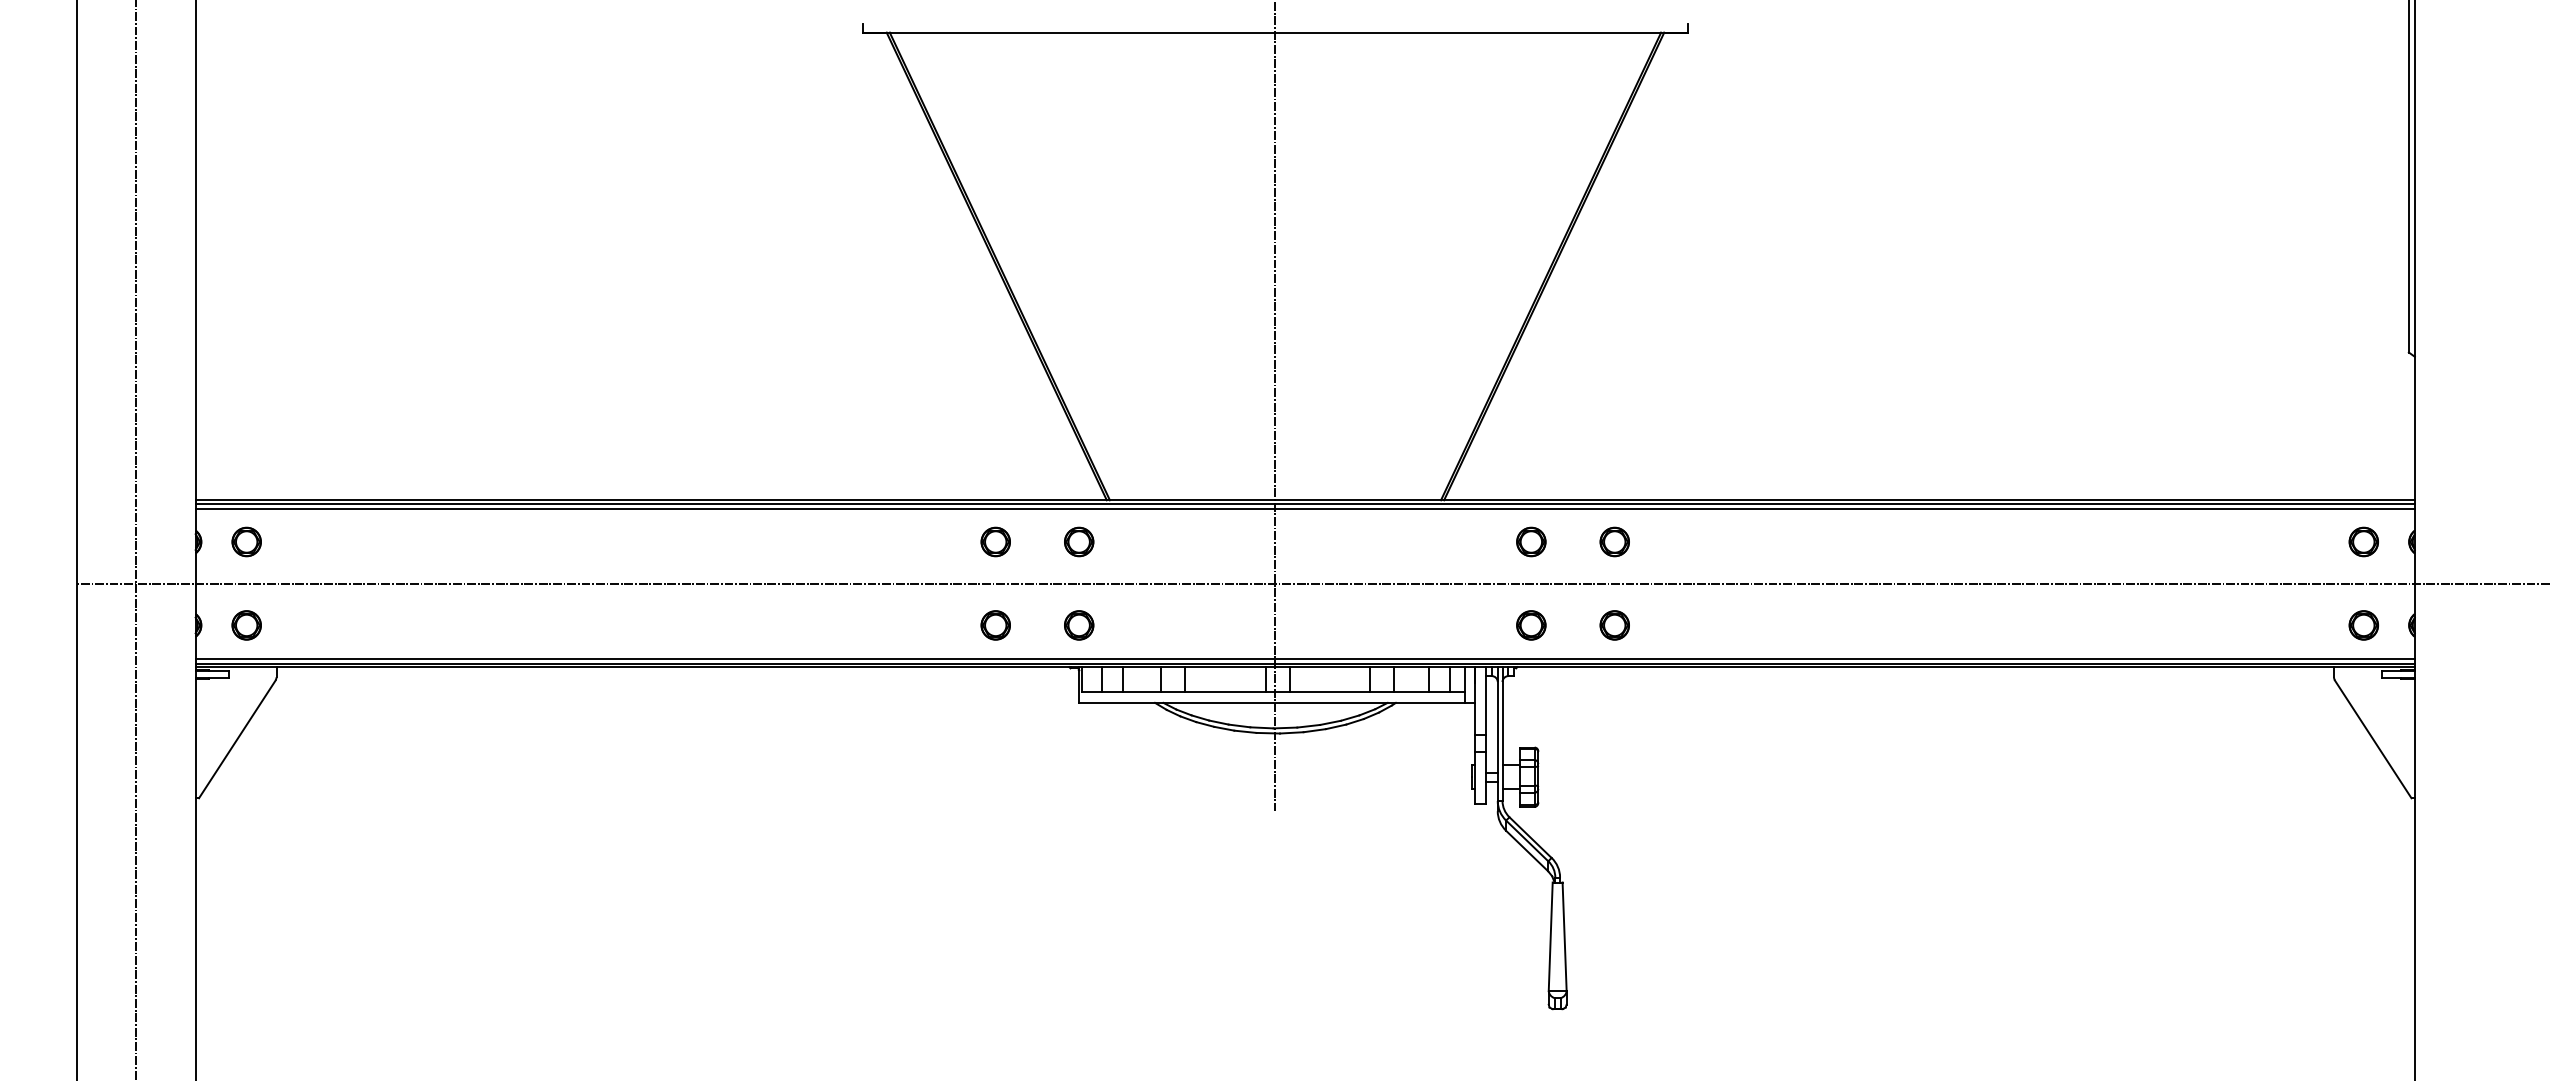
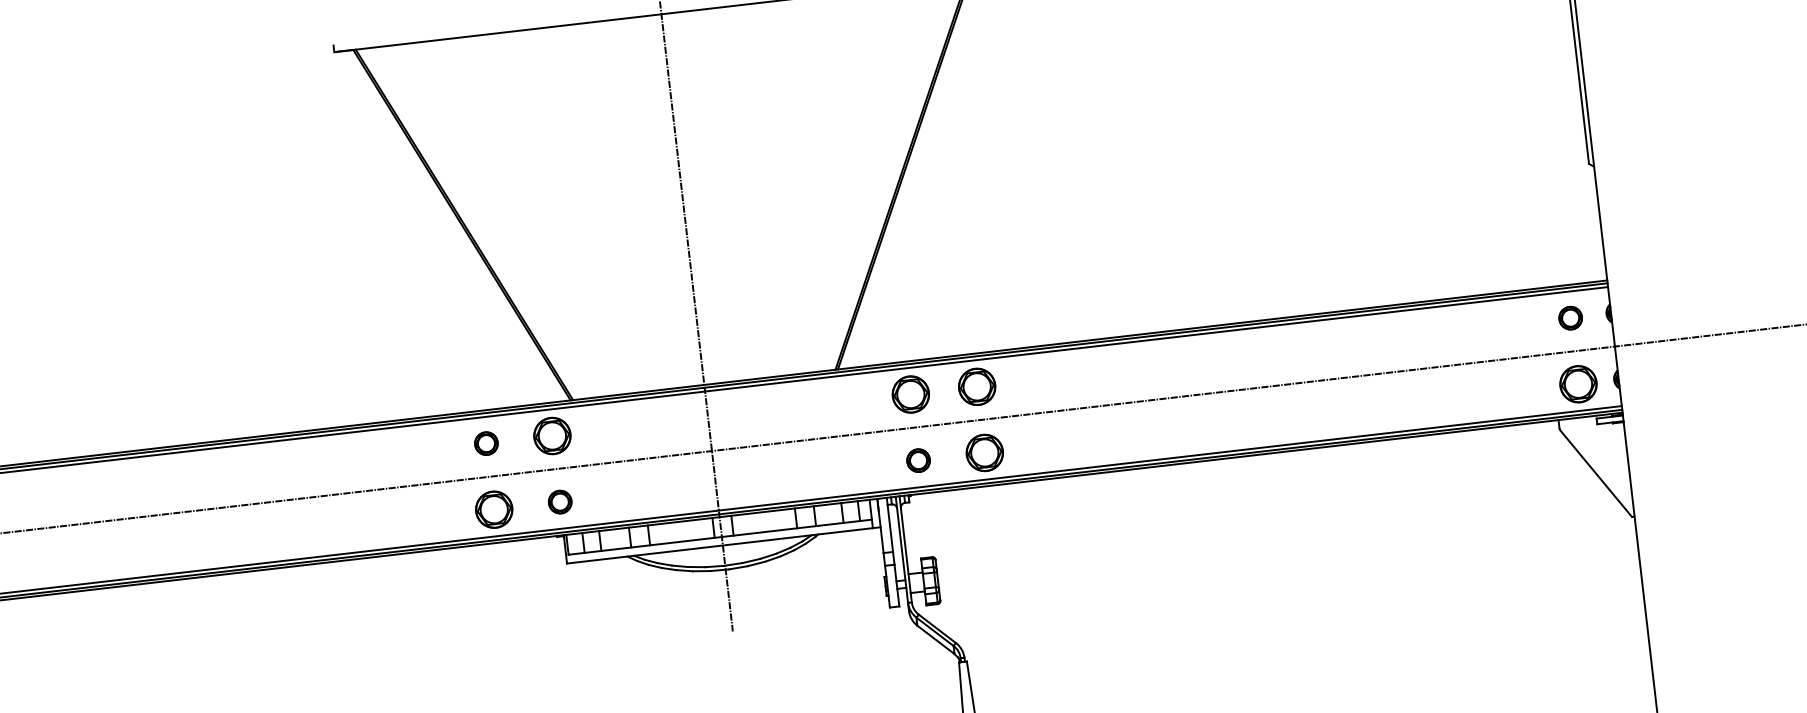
part: (1079, 541) -> (552, 435), size x1.6
part: (1531, 541) -> (910, 394), size x1.6
part: (1614, 541) -> (976, 386), size x1.6
part: (995, 625) -> (493, 509), size x1.6
part: (1614, 625) -> (984, 453), size x1.6
part: (2363, 625) -> (1578, 384), size x1.6

